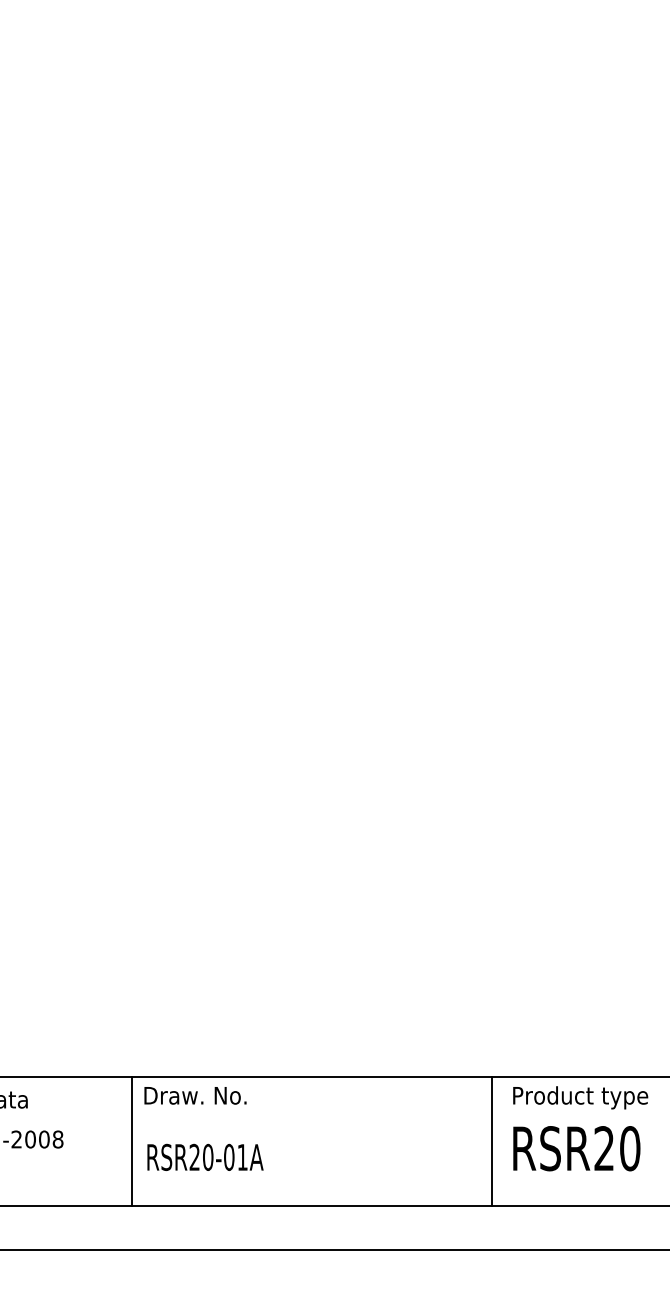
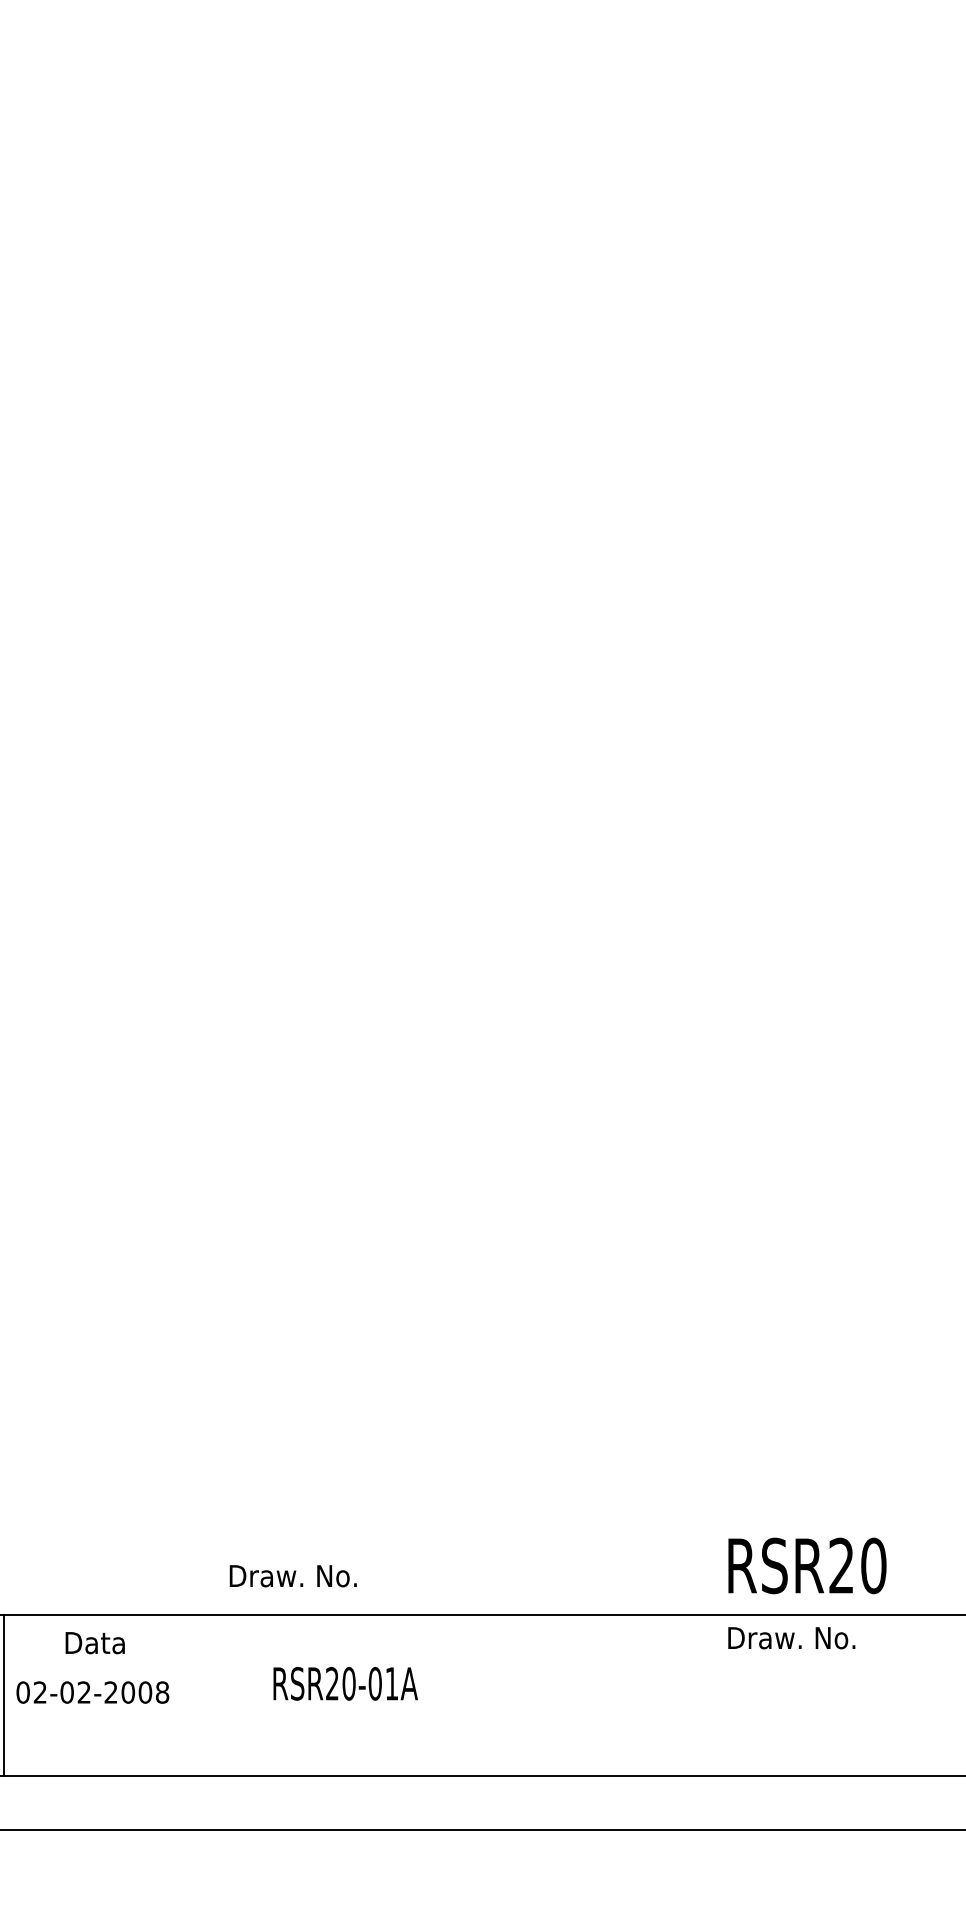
text: (194, 1096) -> (292, 1576), moved
text: (581, 1097) -> (813, 1640), Product type -> Draw. No.
line: (132, 1141) -> (254, 1695), removed
line: (491, 1141) -> (701, 1695), removed
text: (576, 1148) -> (807, 1565), moved
text: (205, 1157) -> (345, 1683), moved

